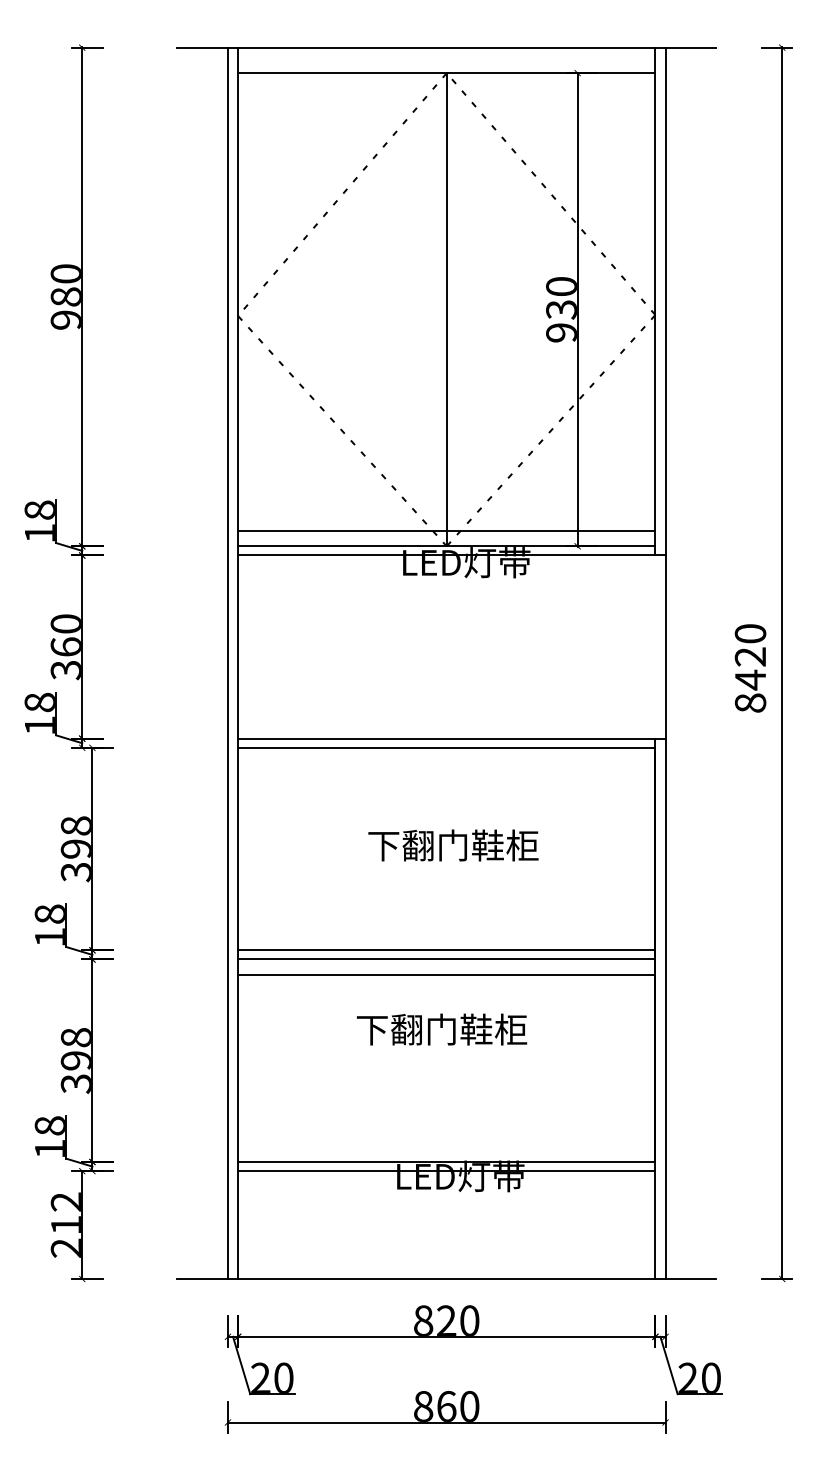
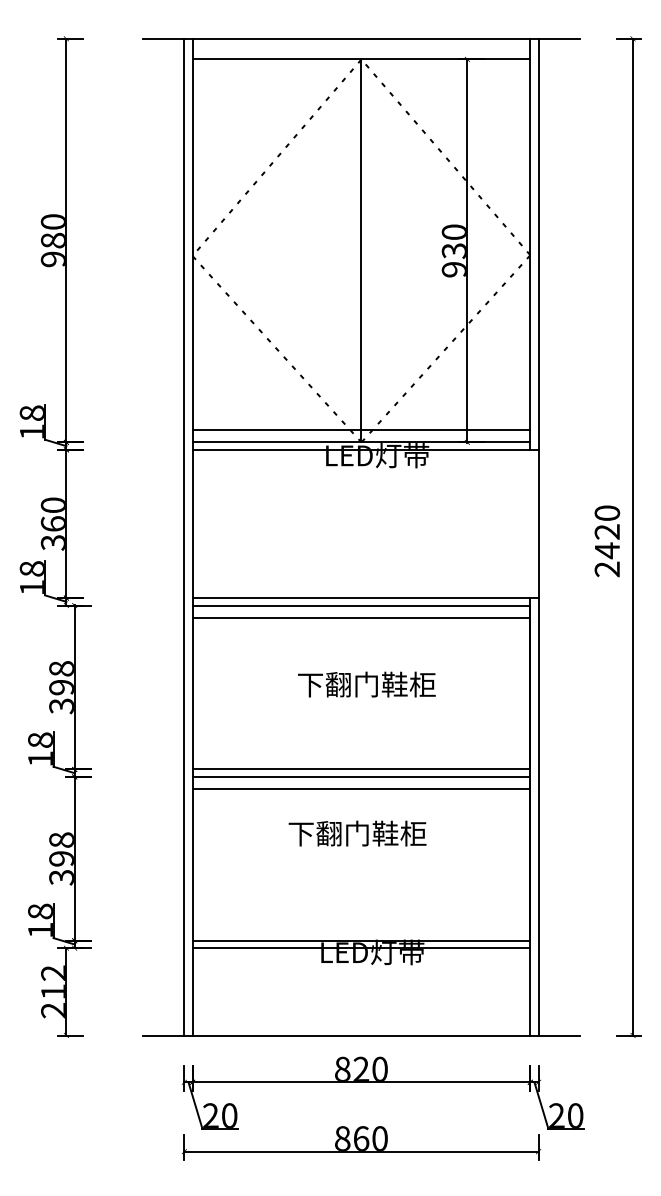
text: (750, 702) -> (607, 568), 8420 -> 2420
line: (446, 763) -> (361, 618), added

